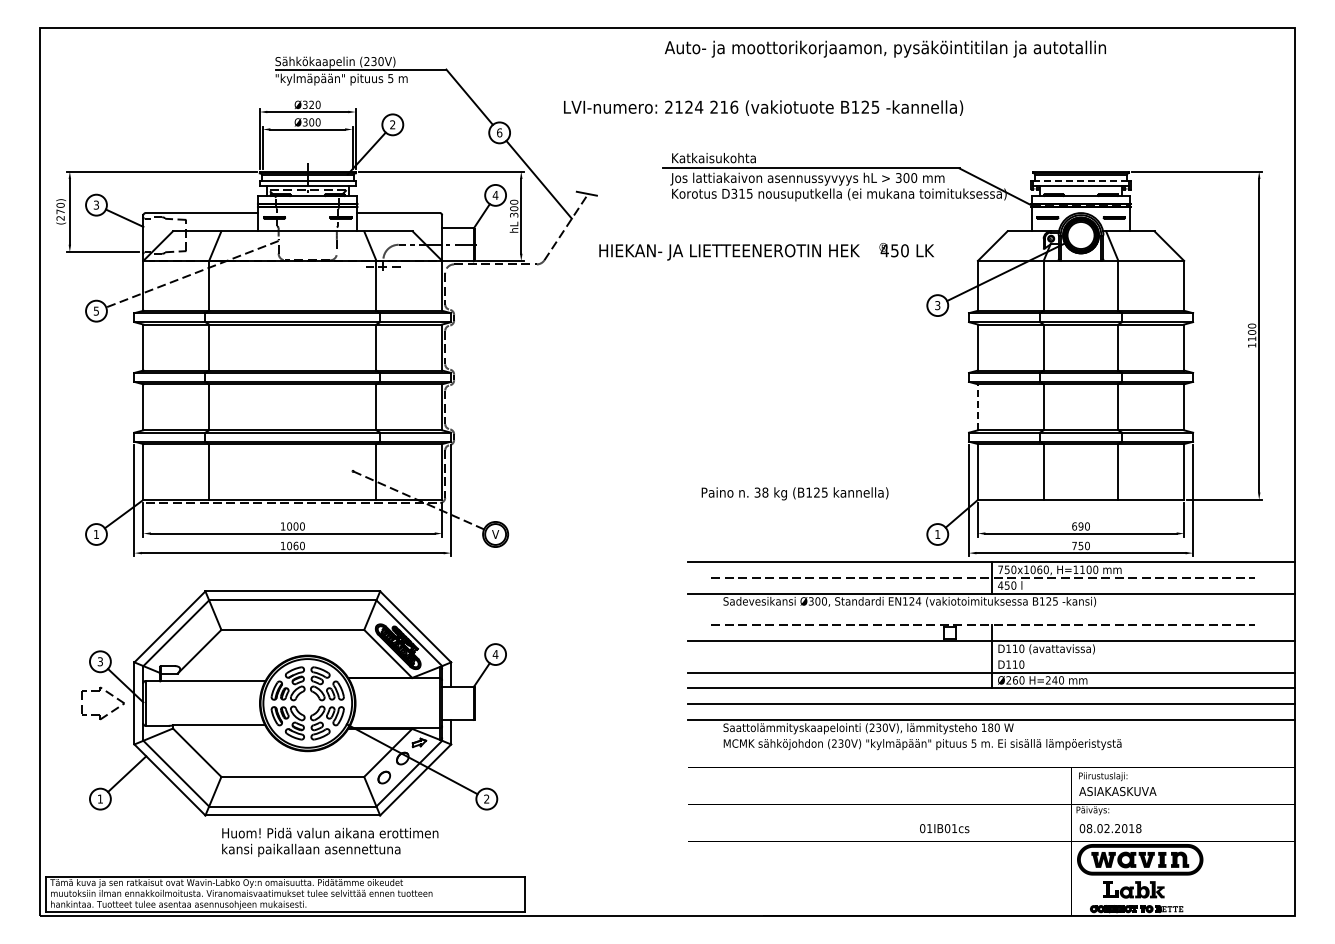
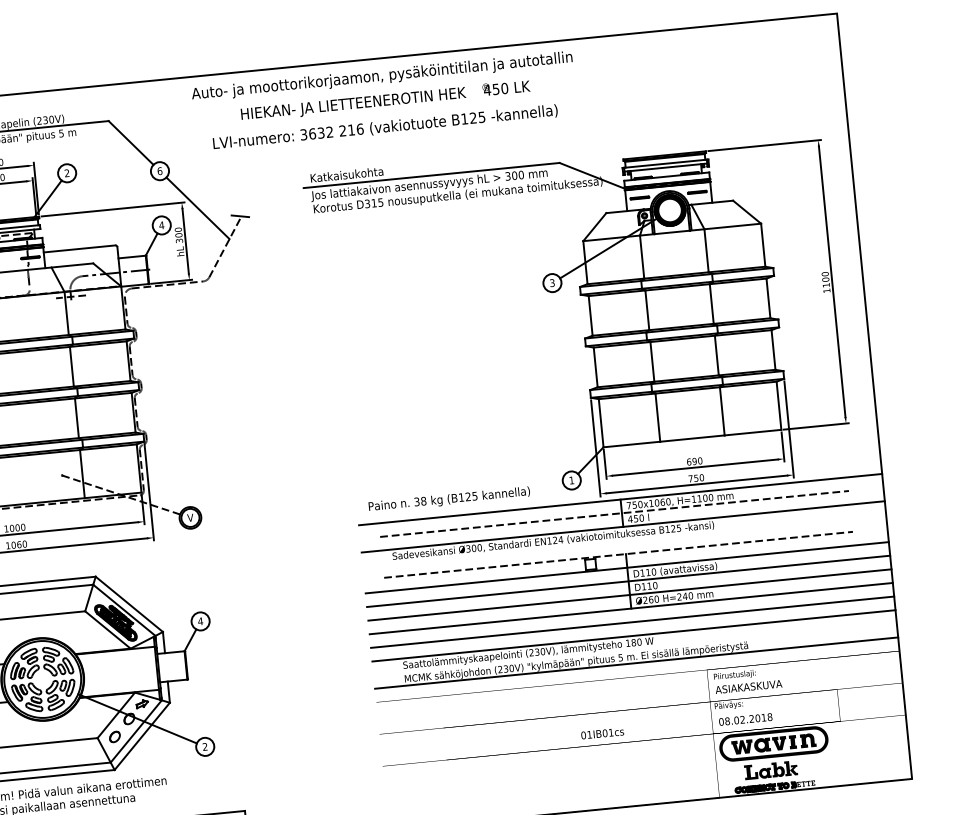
text: (884, 48) -> (381, 76), moved
text: (684, 106) -> (317, 132), 2124 -> 3632
line: (1081, 181) -> (665, 163), dashed -> solid
text: (766, 251) -> (385, 100), moved
line: (977, 407) -> (595, 367), dashed -> solid
text: (794, 493) -> (448, 499), moved
line: (991, 656) -> (628, 581), added
line: (991, 751) -> (636, 663), added

